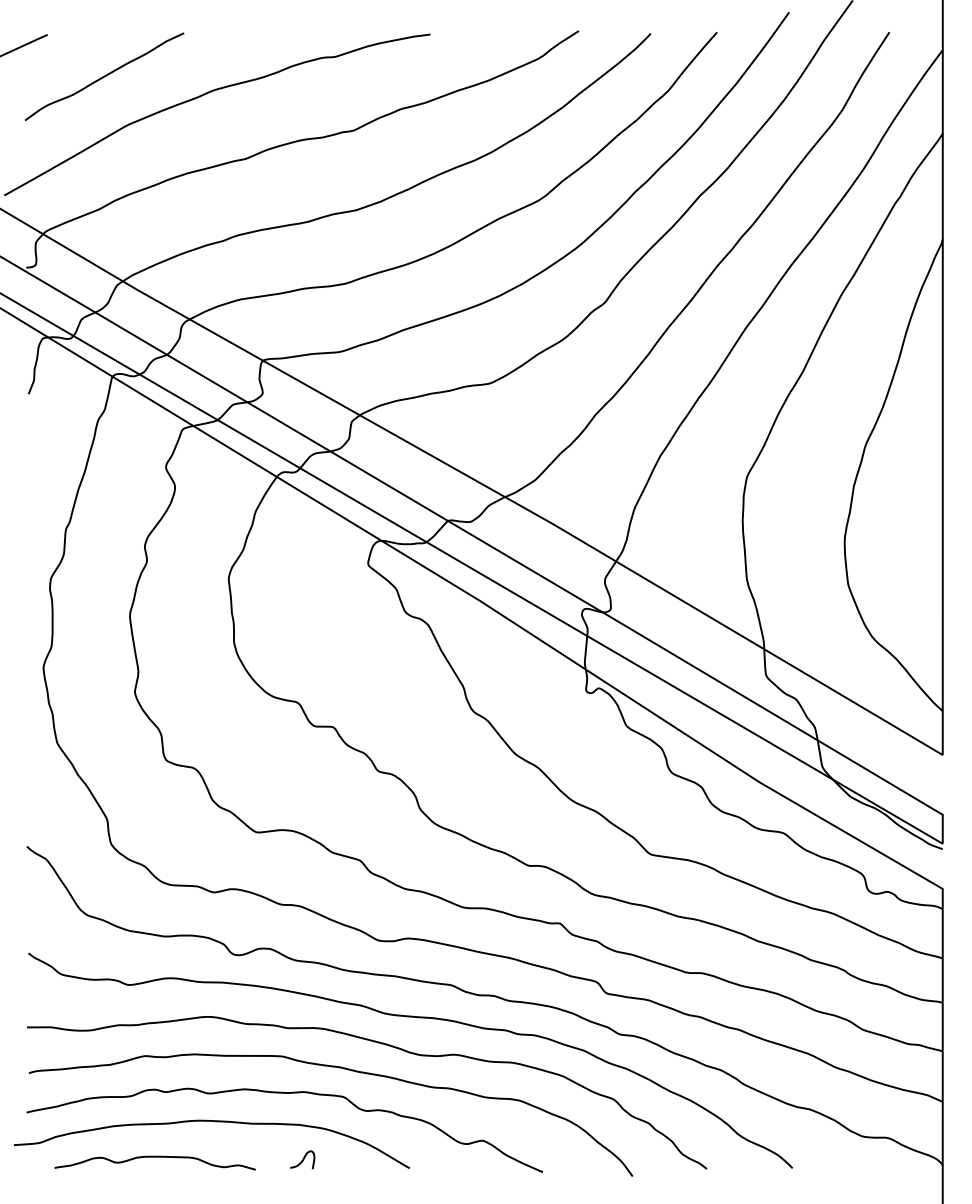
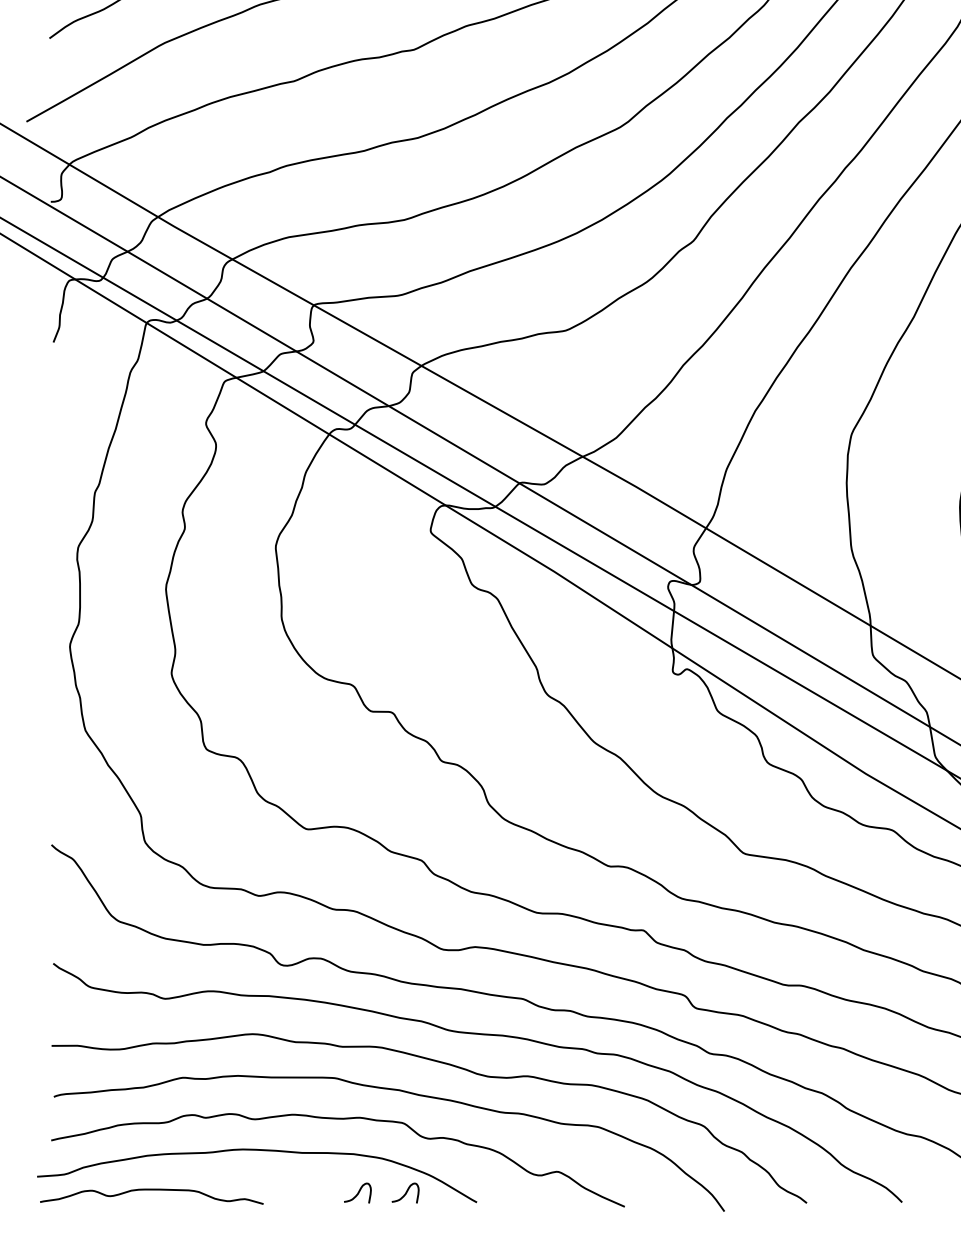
curve: (154, 1157) -> (151, 1190), moved
curve: (345, 1159) -> (405, 1192), added

